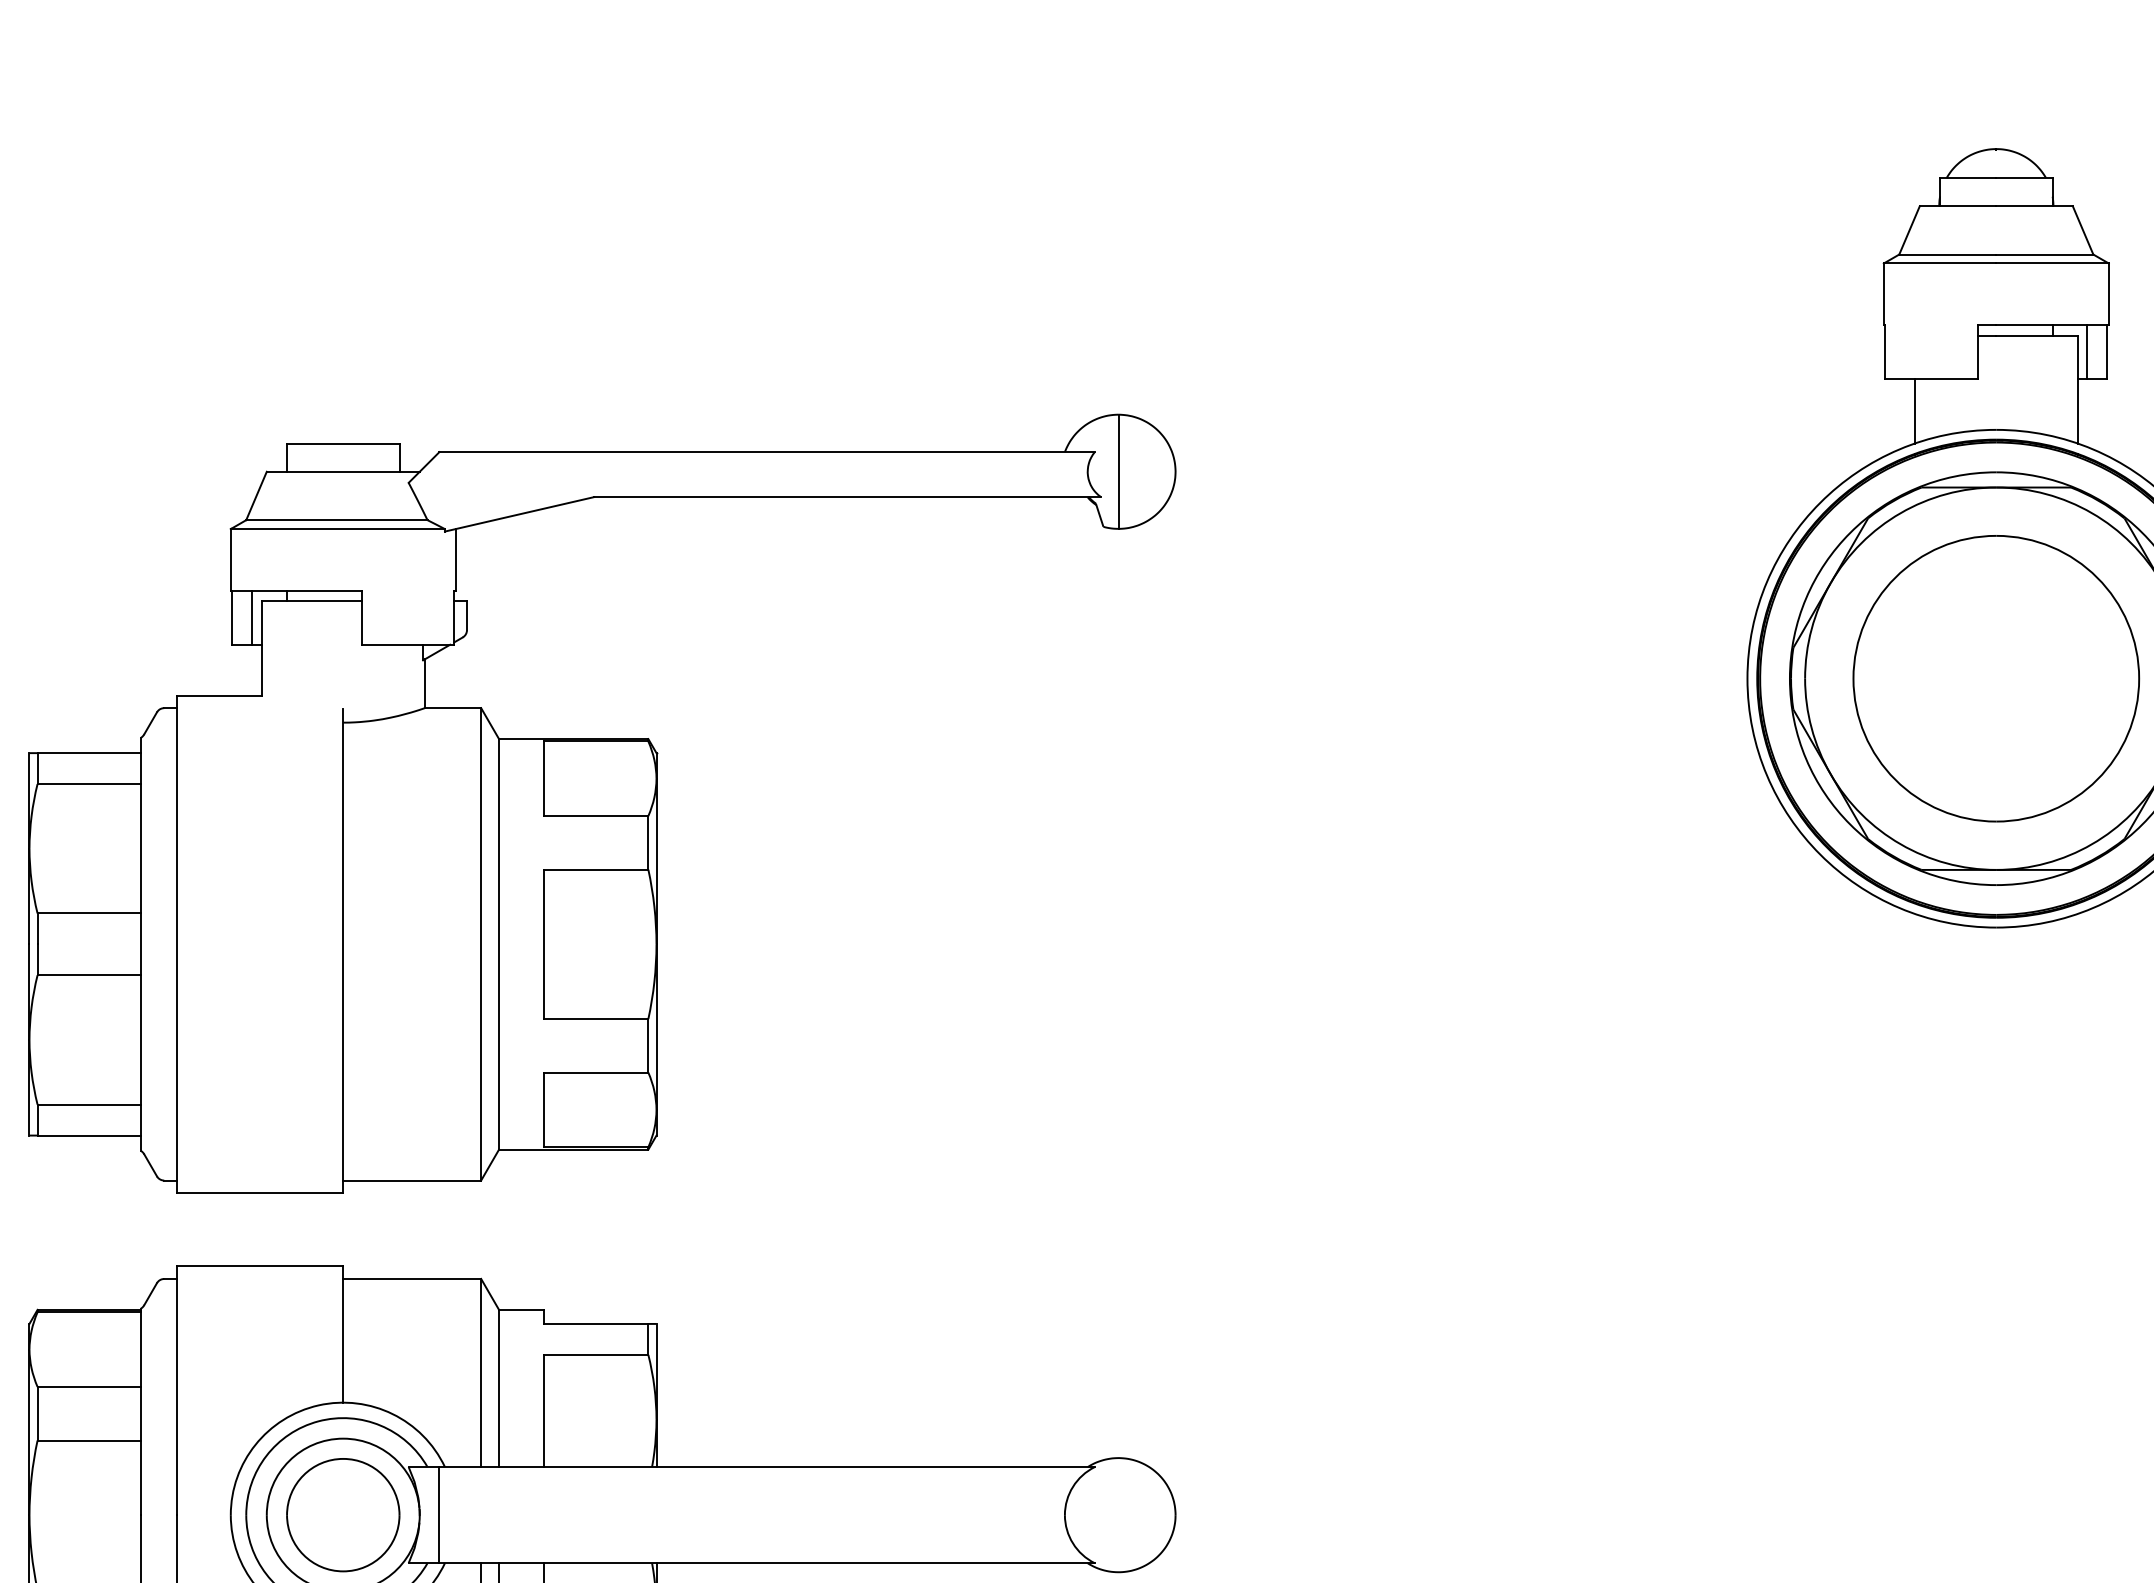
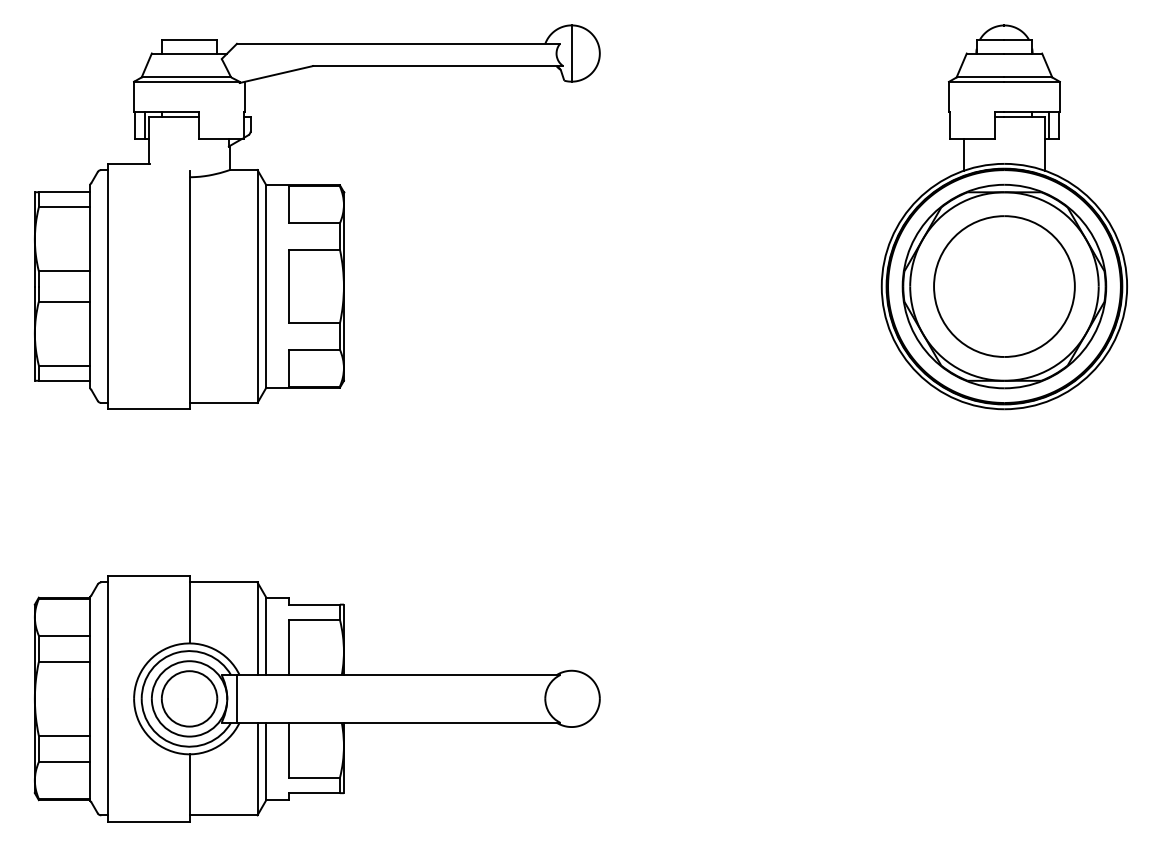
part: (602, 802) -> (317, 216), moved

